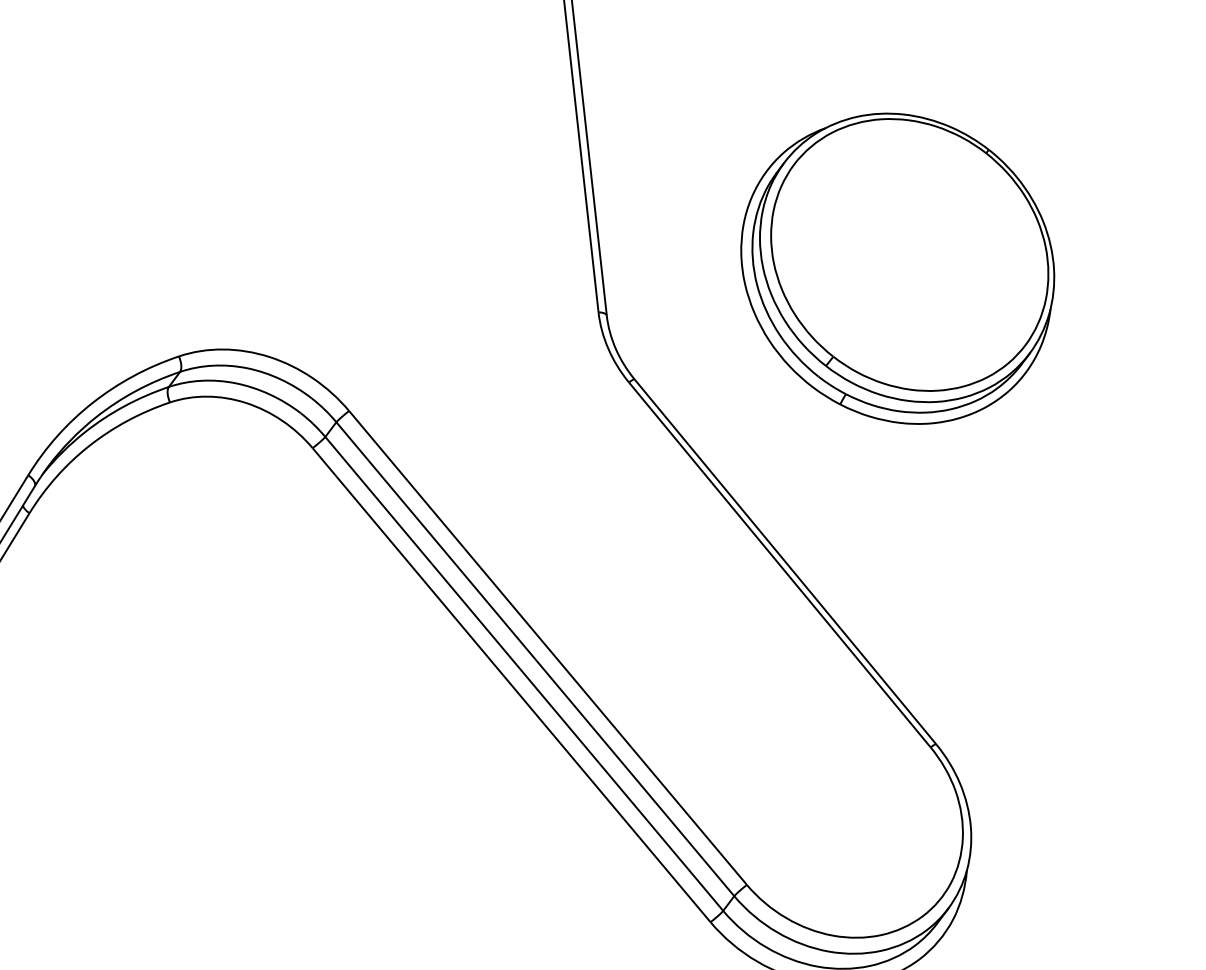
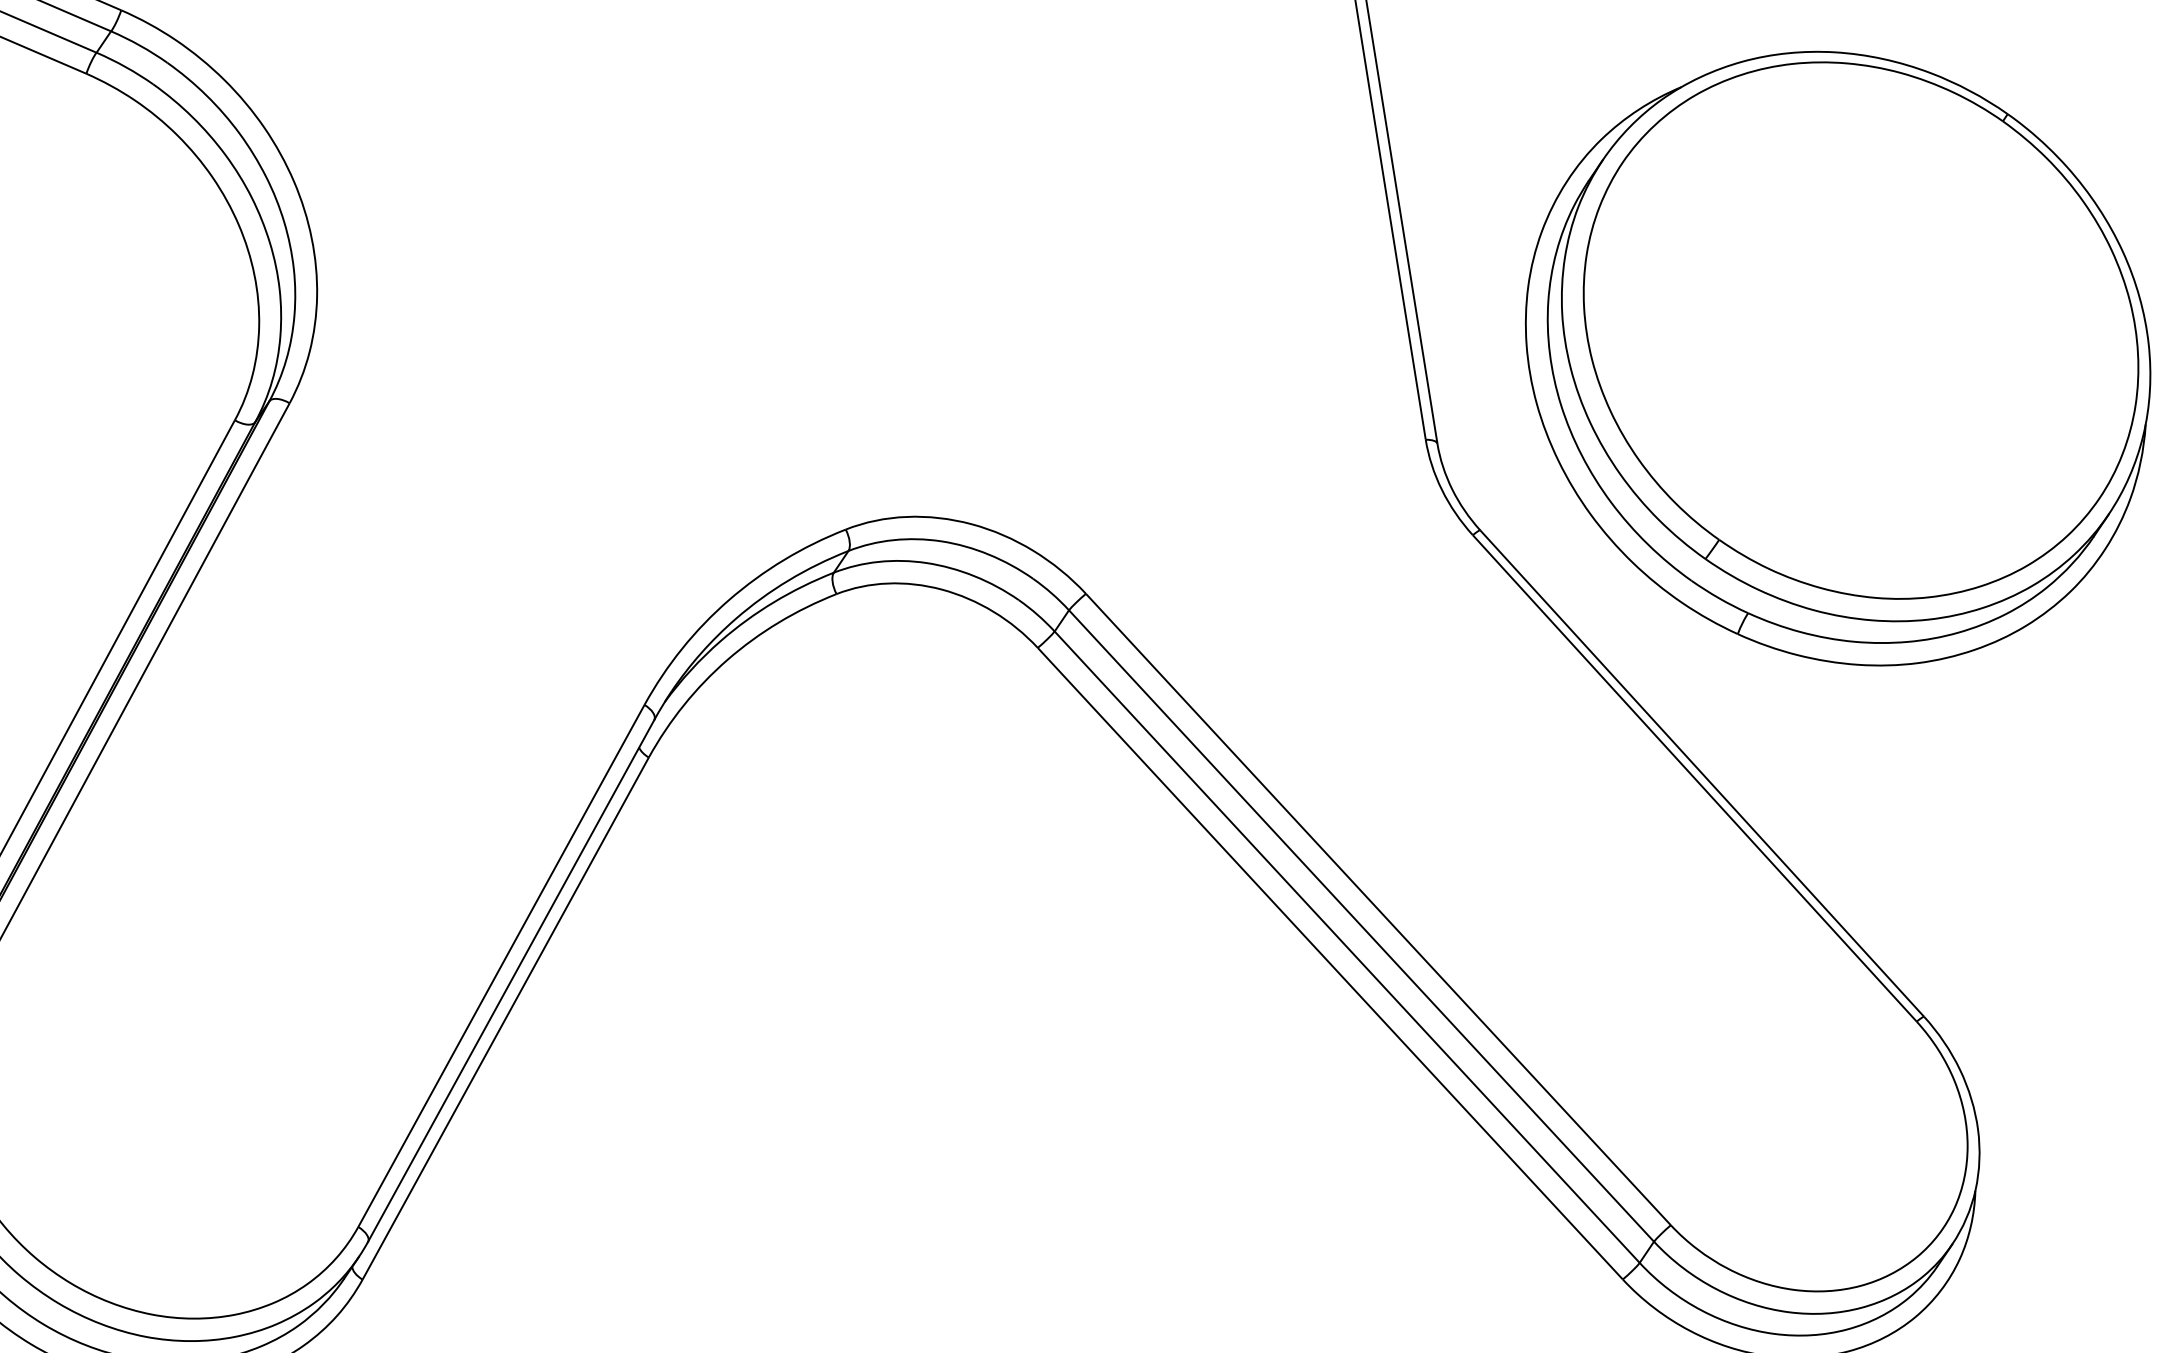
part: (897, 268) -> (1838, 358), size x1.43

